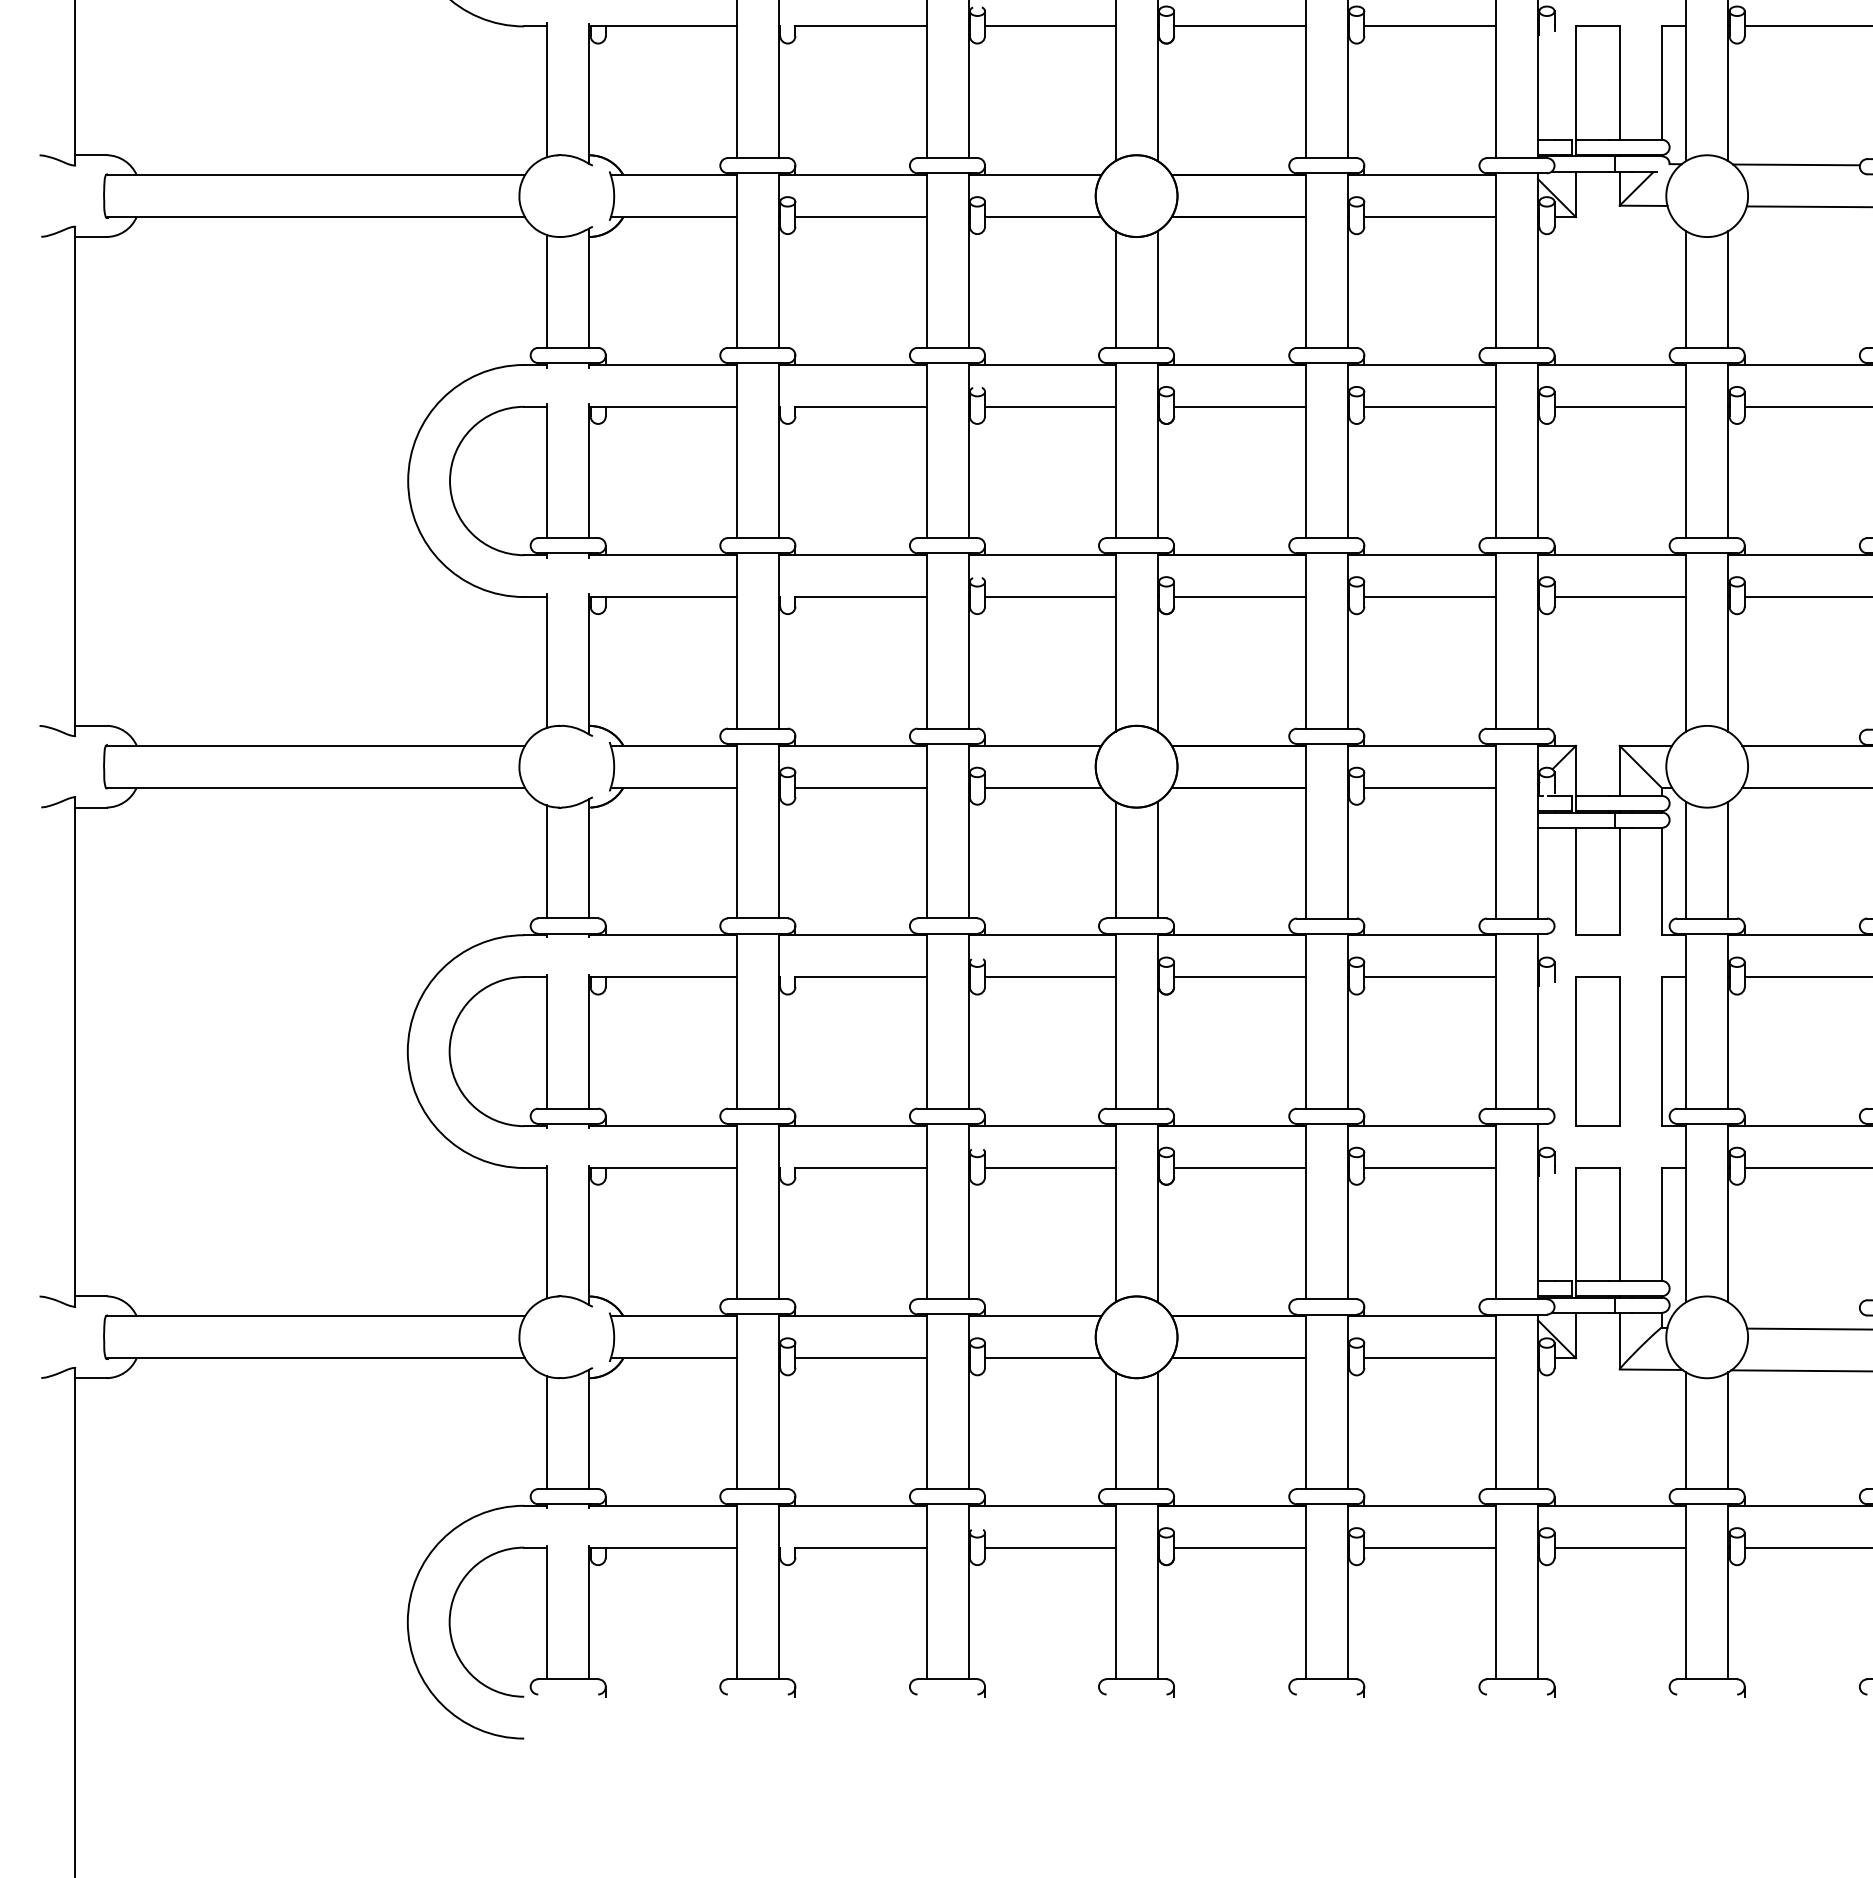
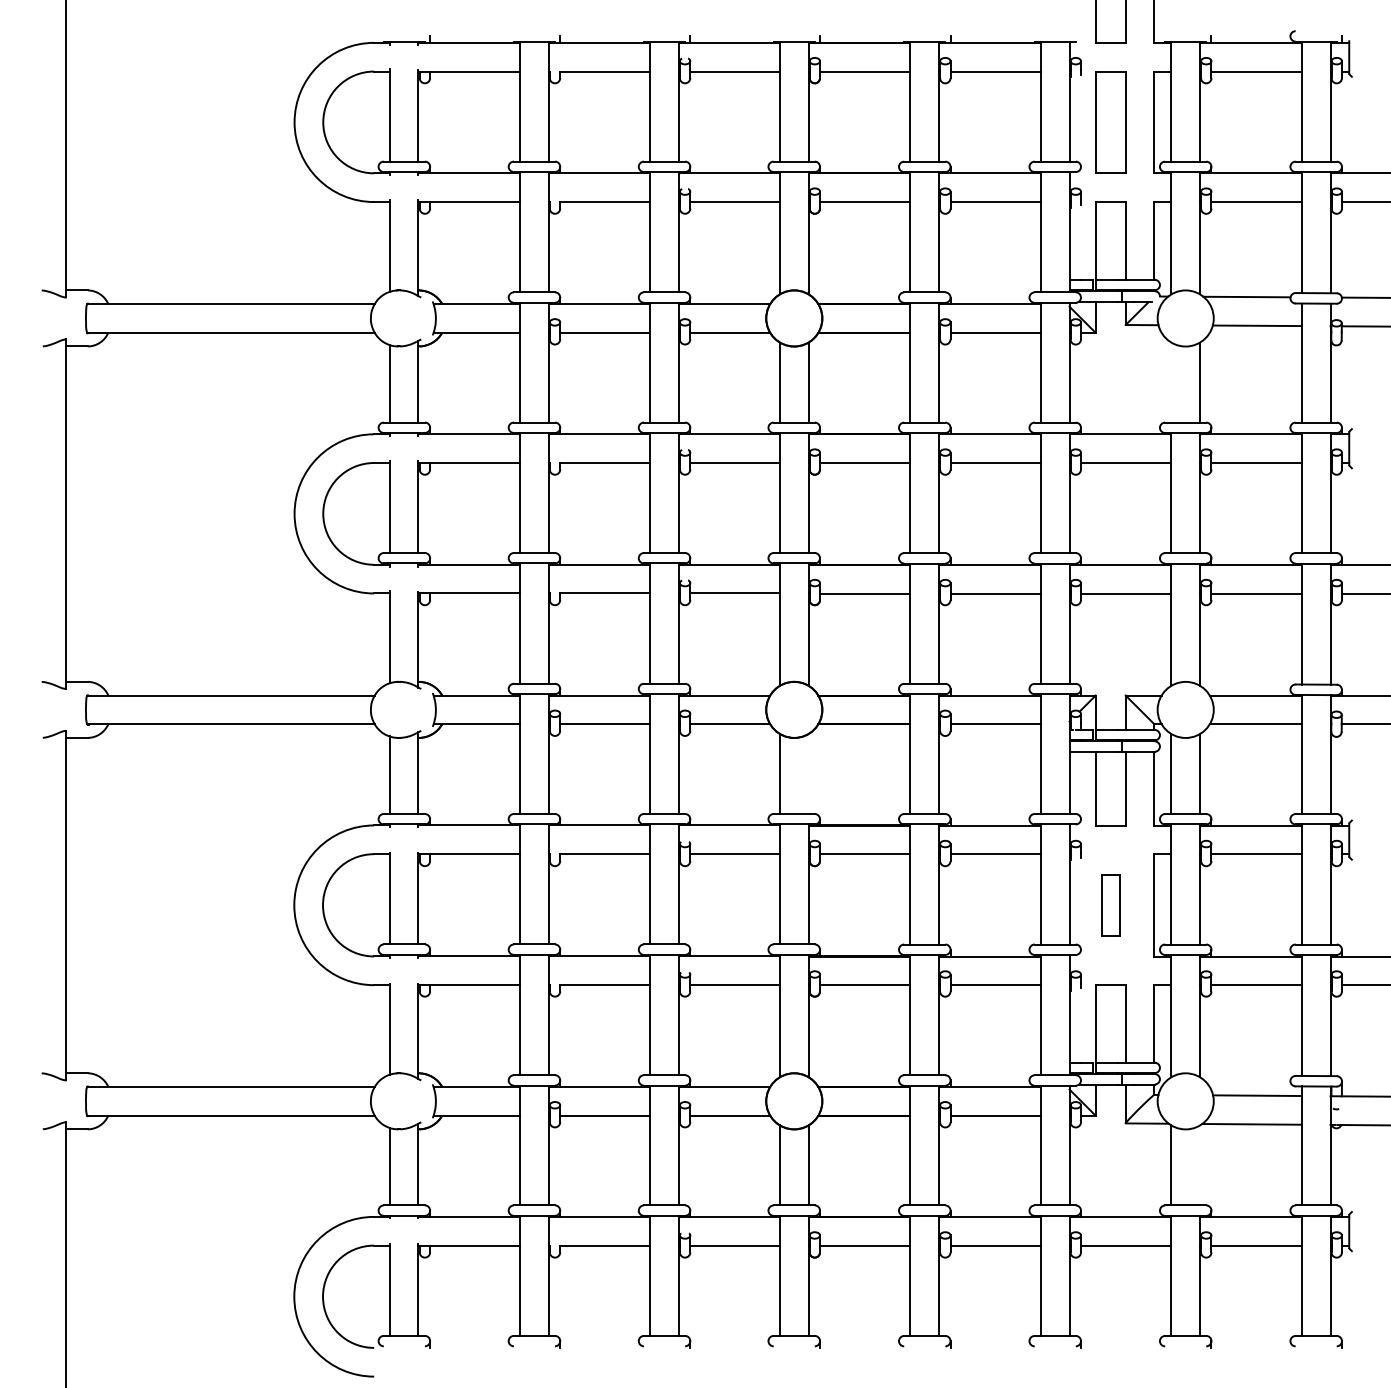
line: (1686, 289) -> (1171, 382), removed
line: (1157, 860) -> (808, 774), removed
part: (1597, 1051) -> (1110, 905), size x0.6
line: (1728, 1430) -> (1200, 1165), removed

